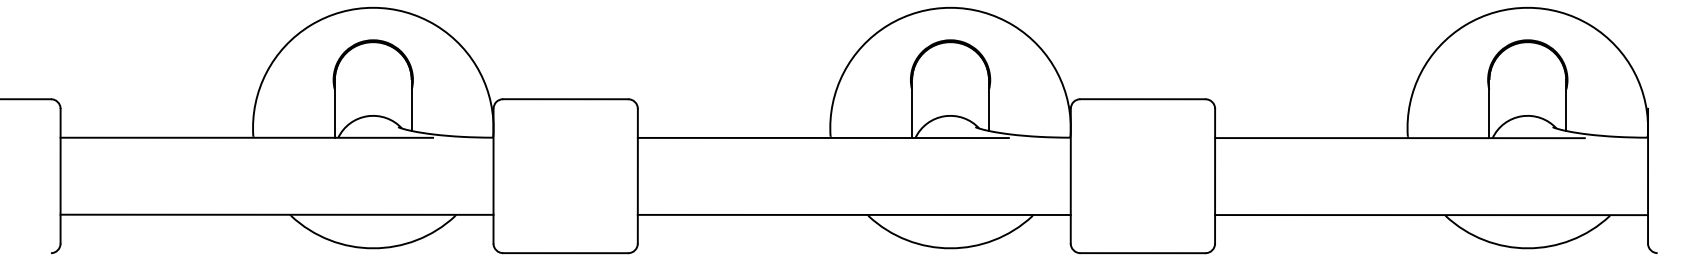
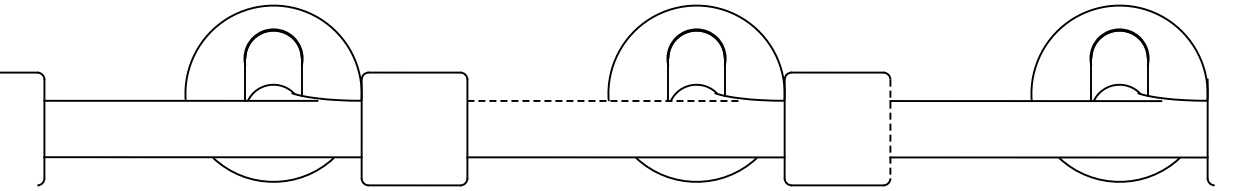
line: (823, 137) -> (603, 100), solid -> dashed
line: (1215, 176) -> (890, 129), solid -> dashed

